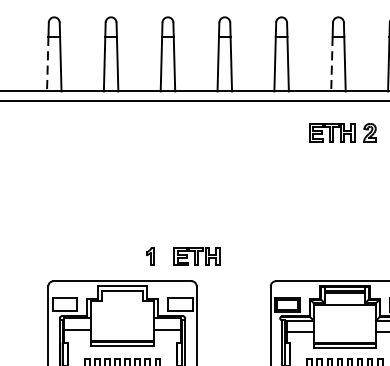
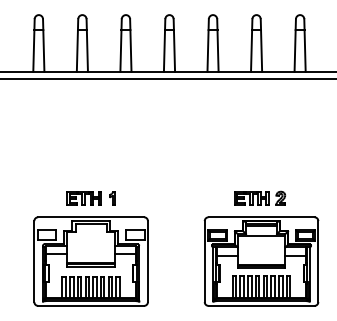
line: (47, 63) -> (33, 50), dashed -> solid
line: (331, 63) -> (251, 50), dashed -> solid
part: (343, 131) -> (260, 197), moved
part: (196, 256) -> (83, 198), moved

